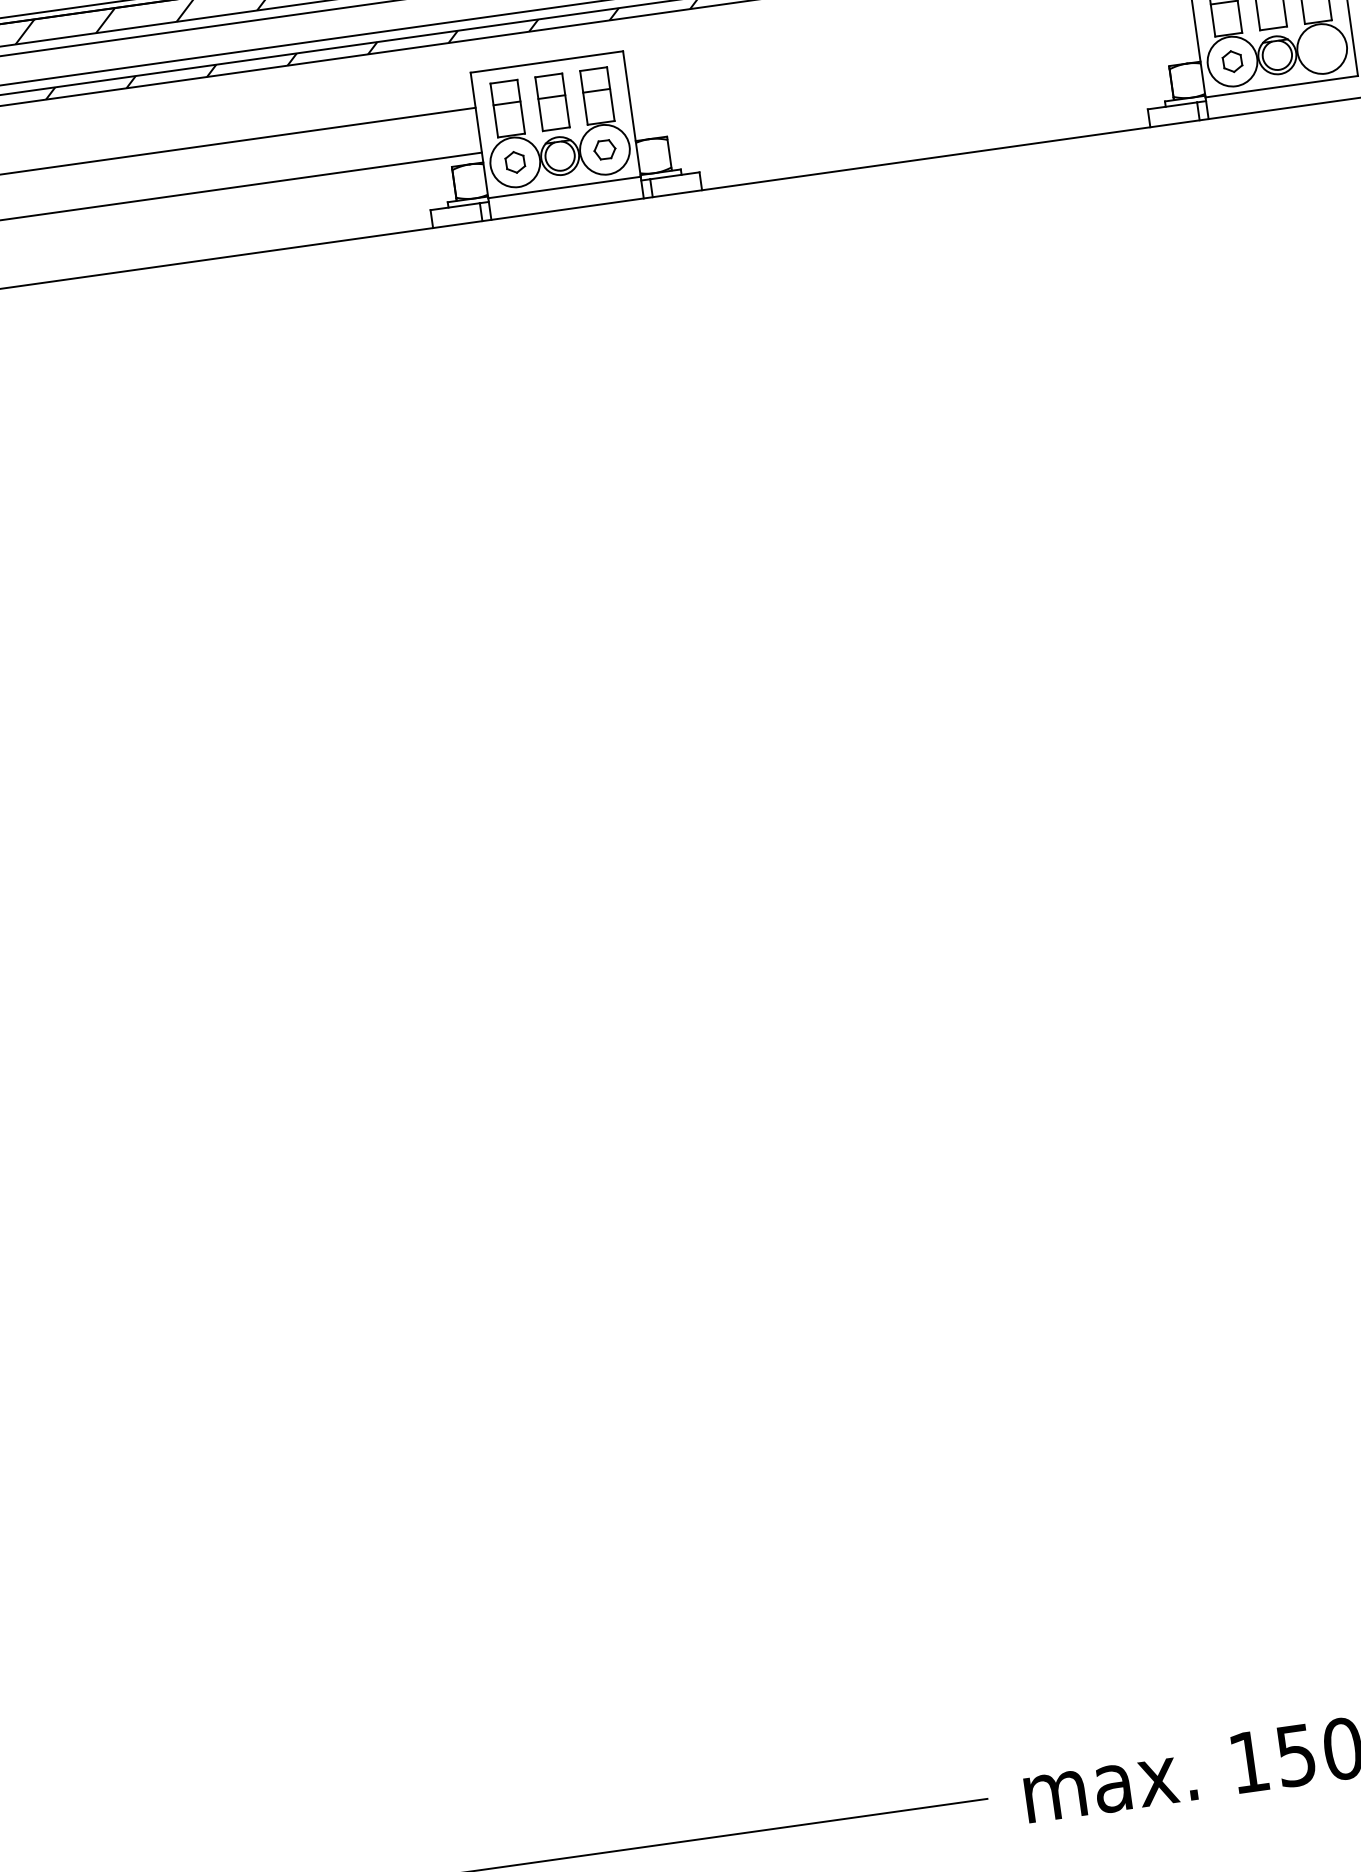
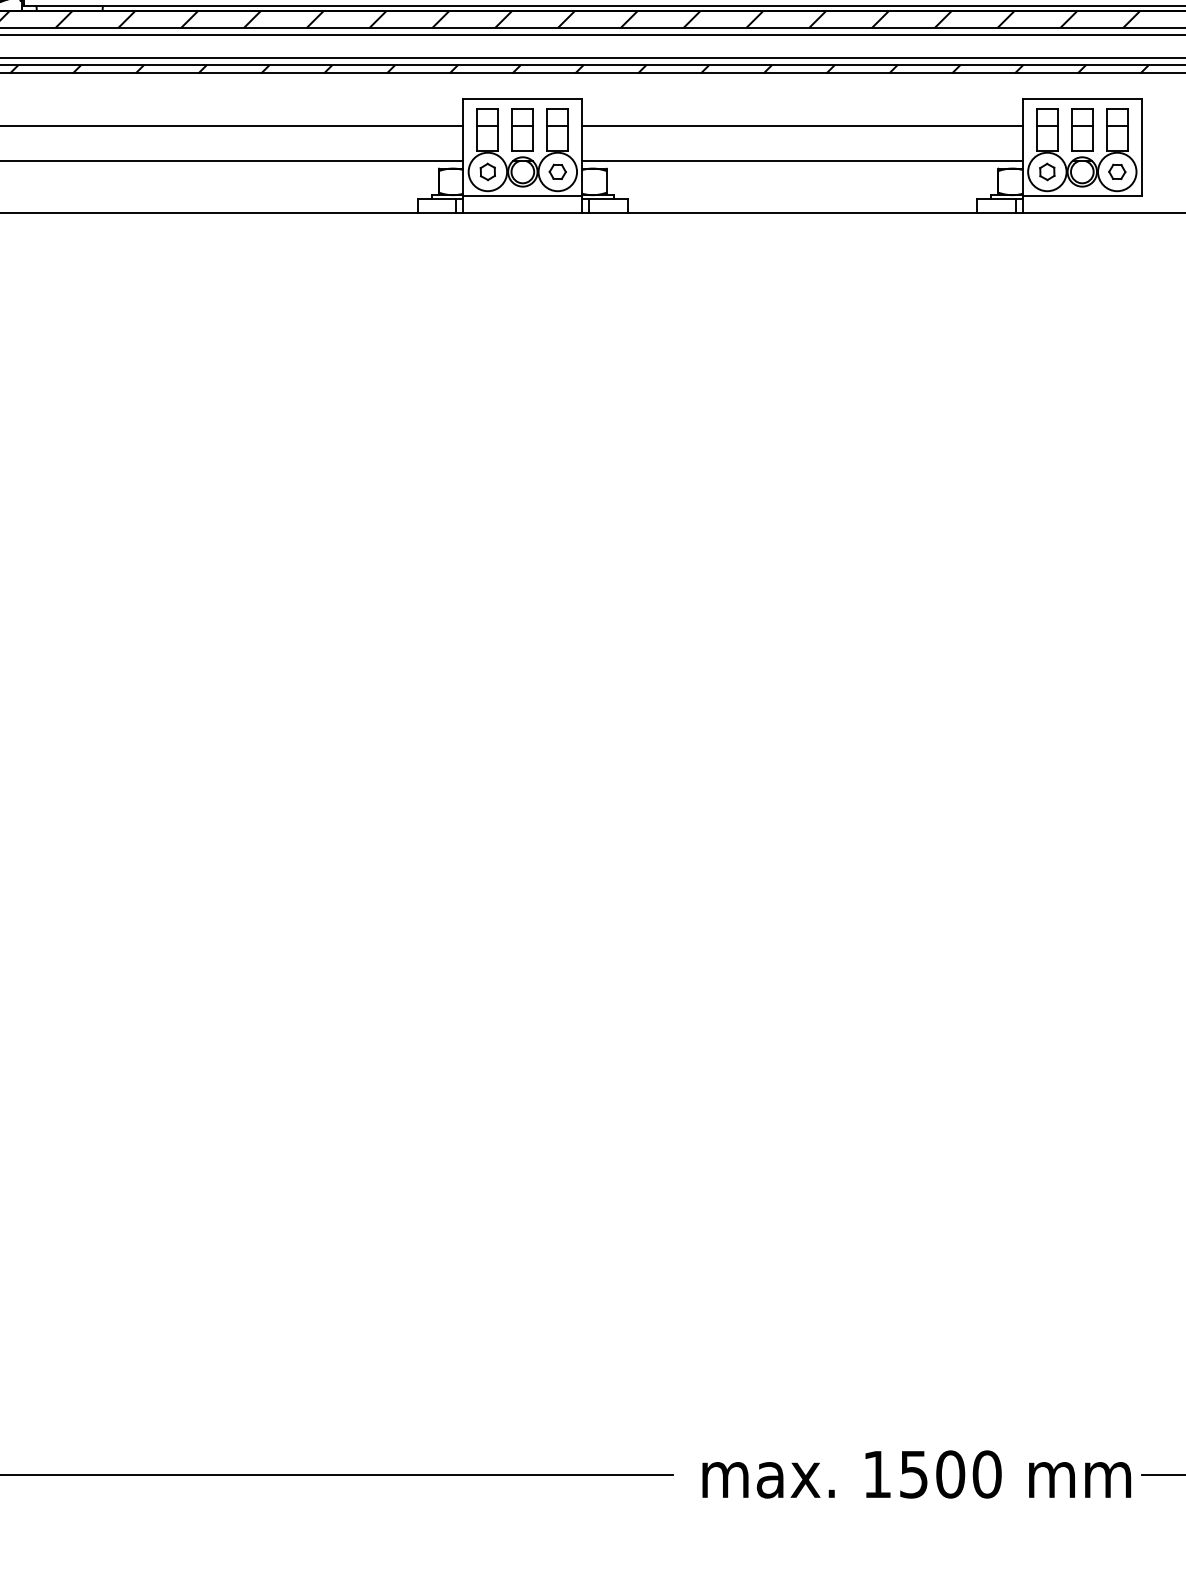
line: (910, 46) -> (802, 125), added
part: (1322, 48) -> (1117, 171), added
line: (916, 91) -> (802, 160), added

